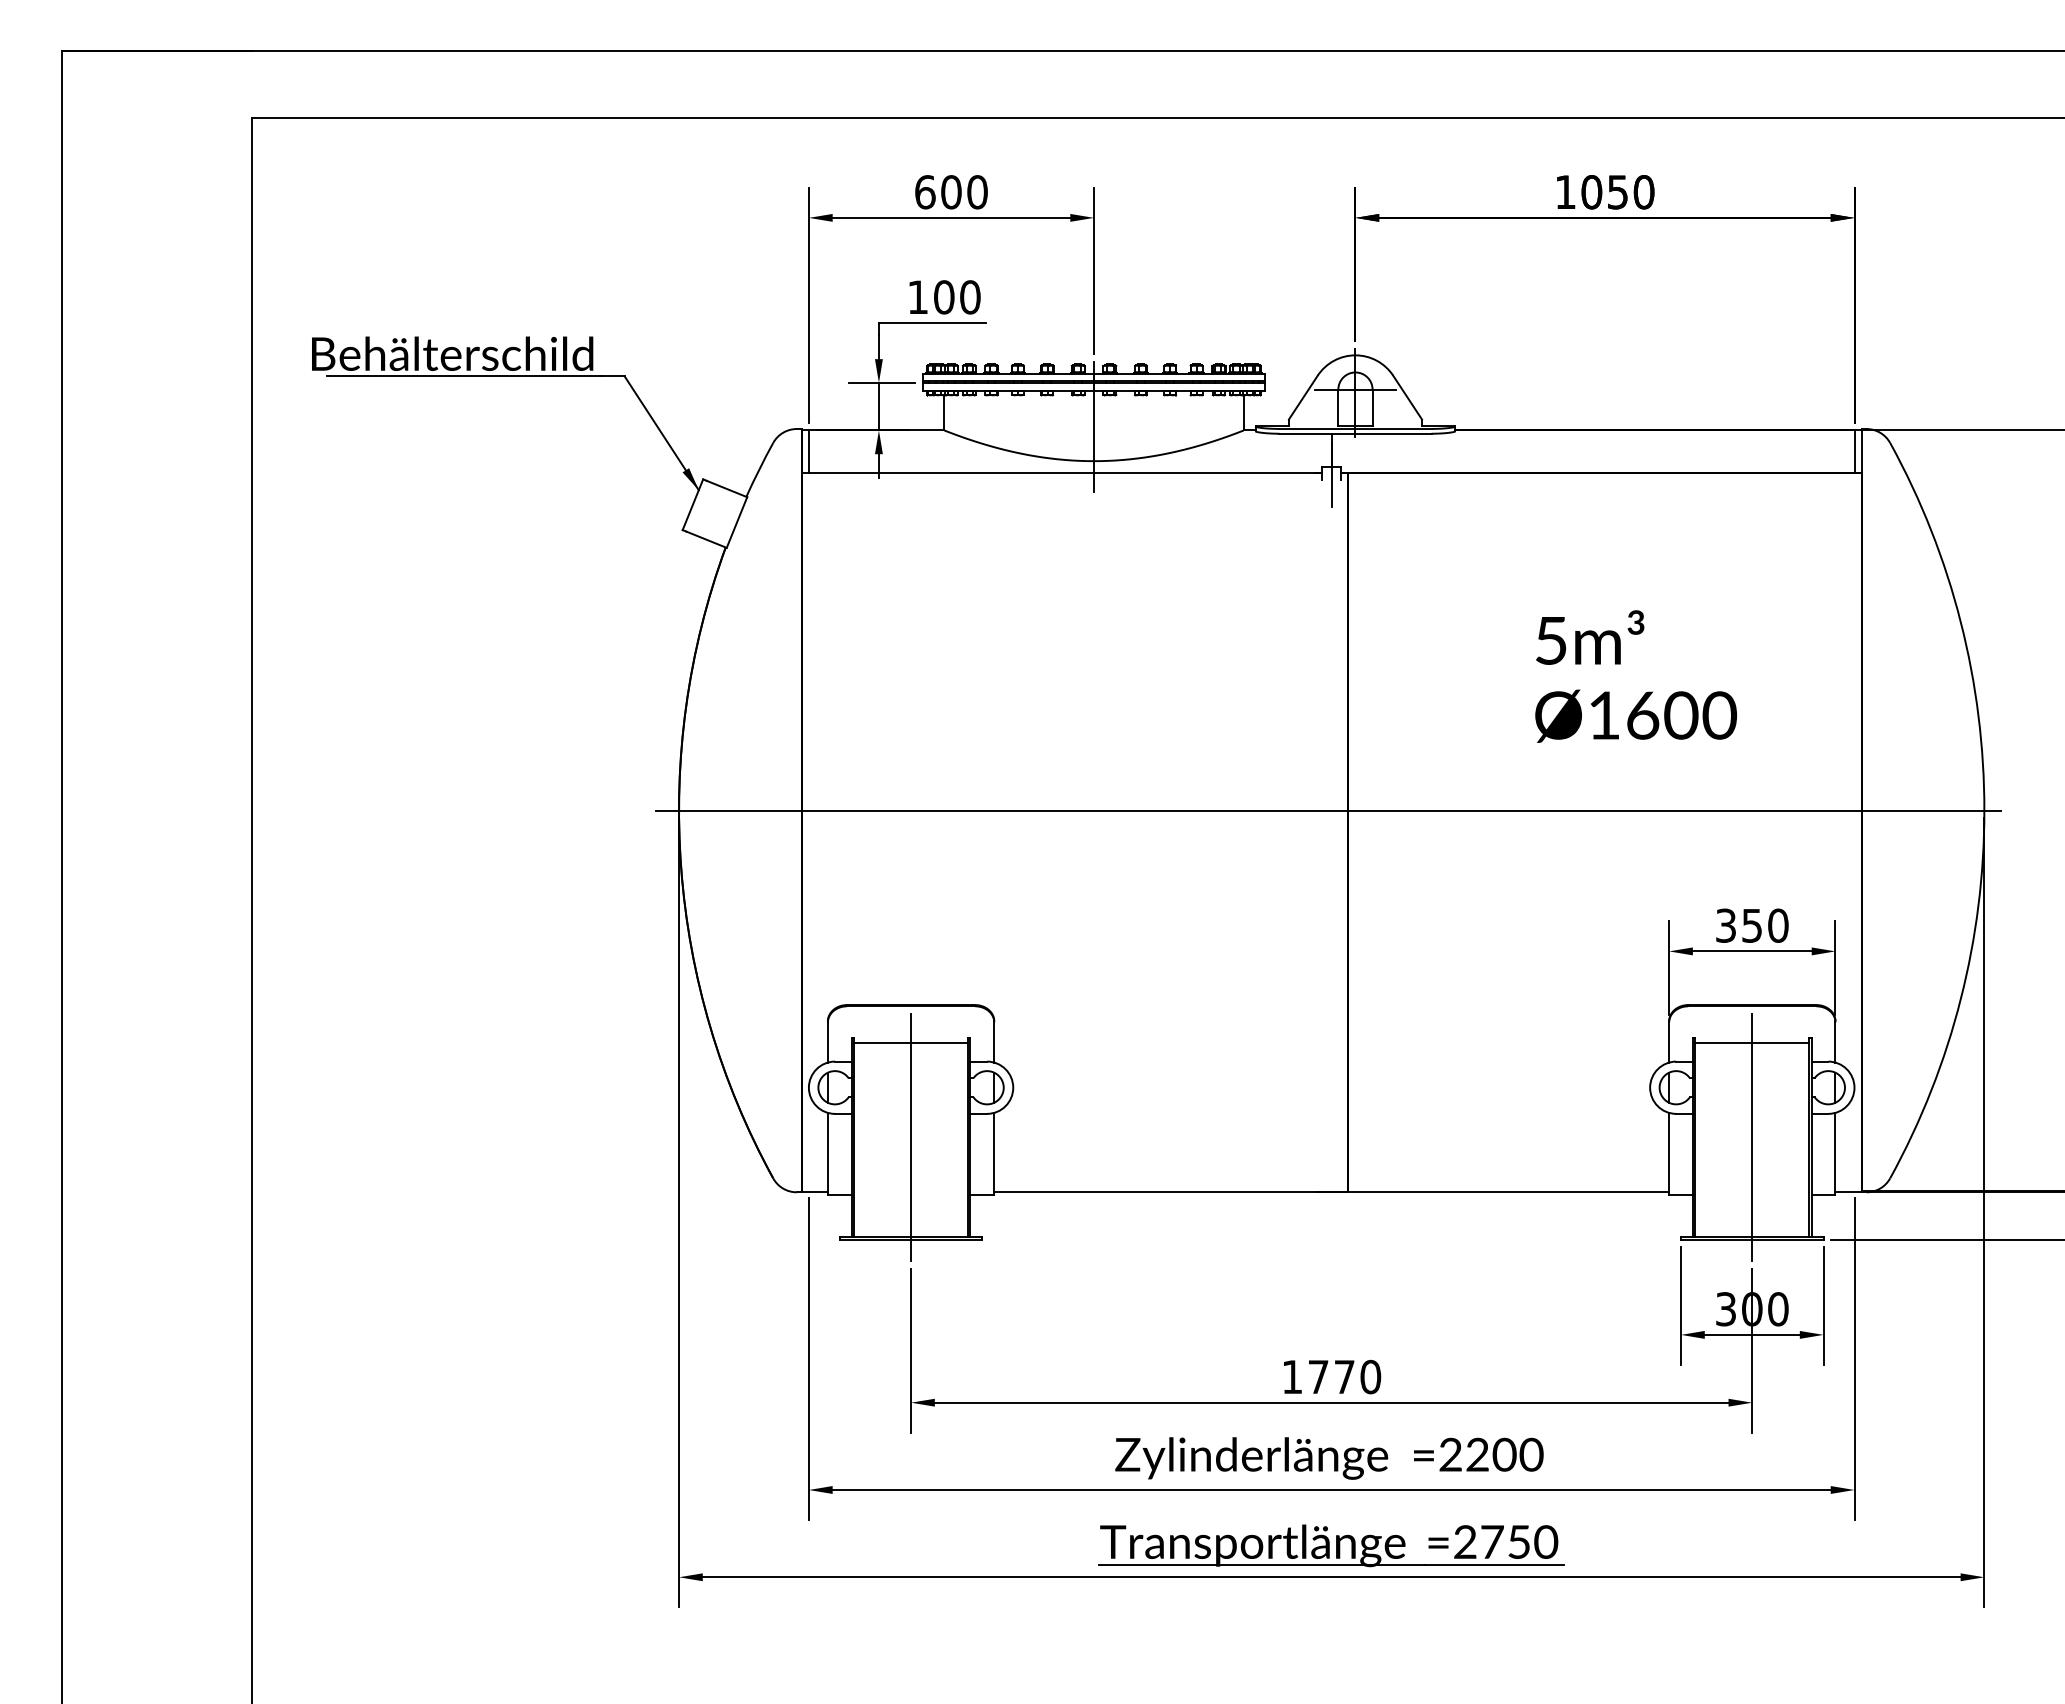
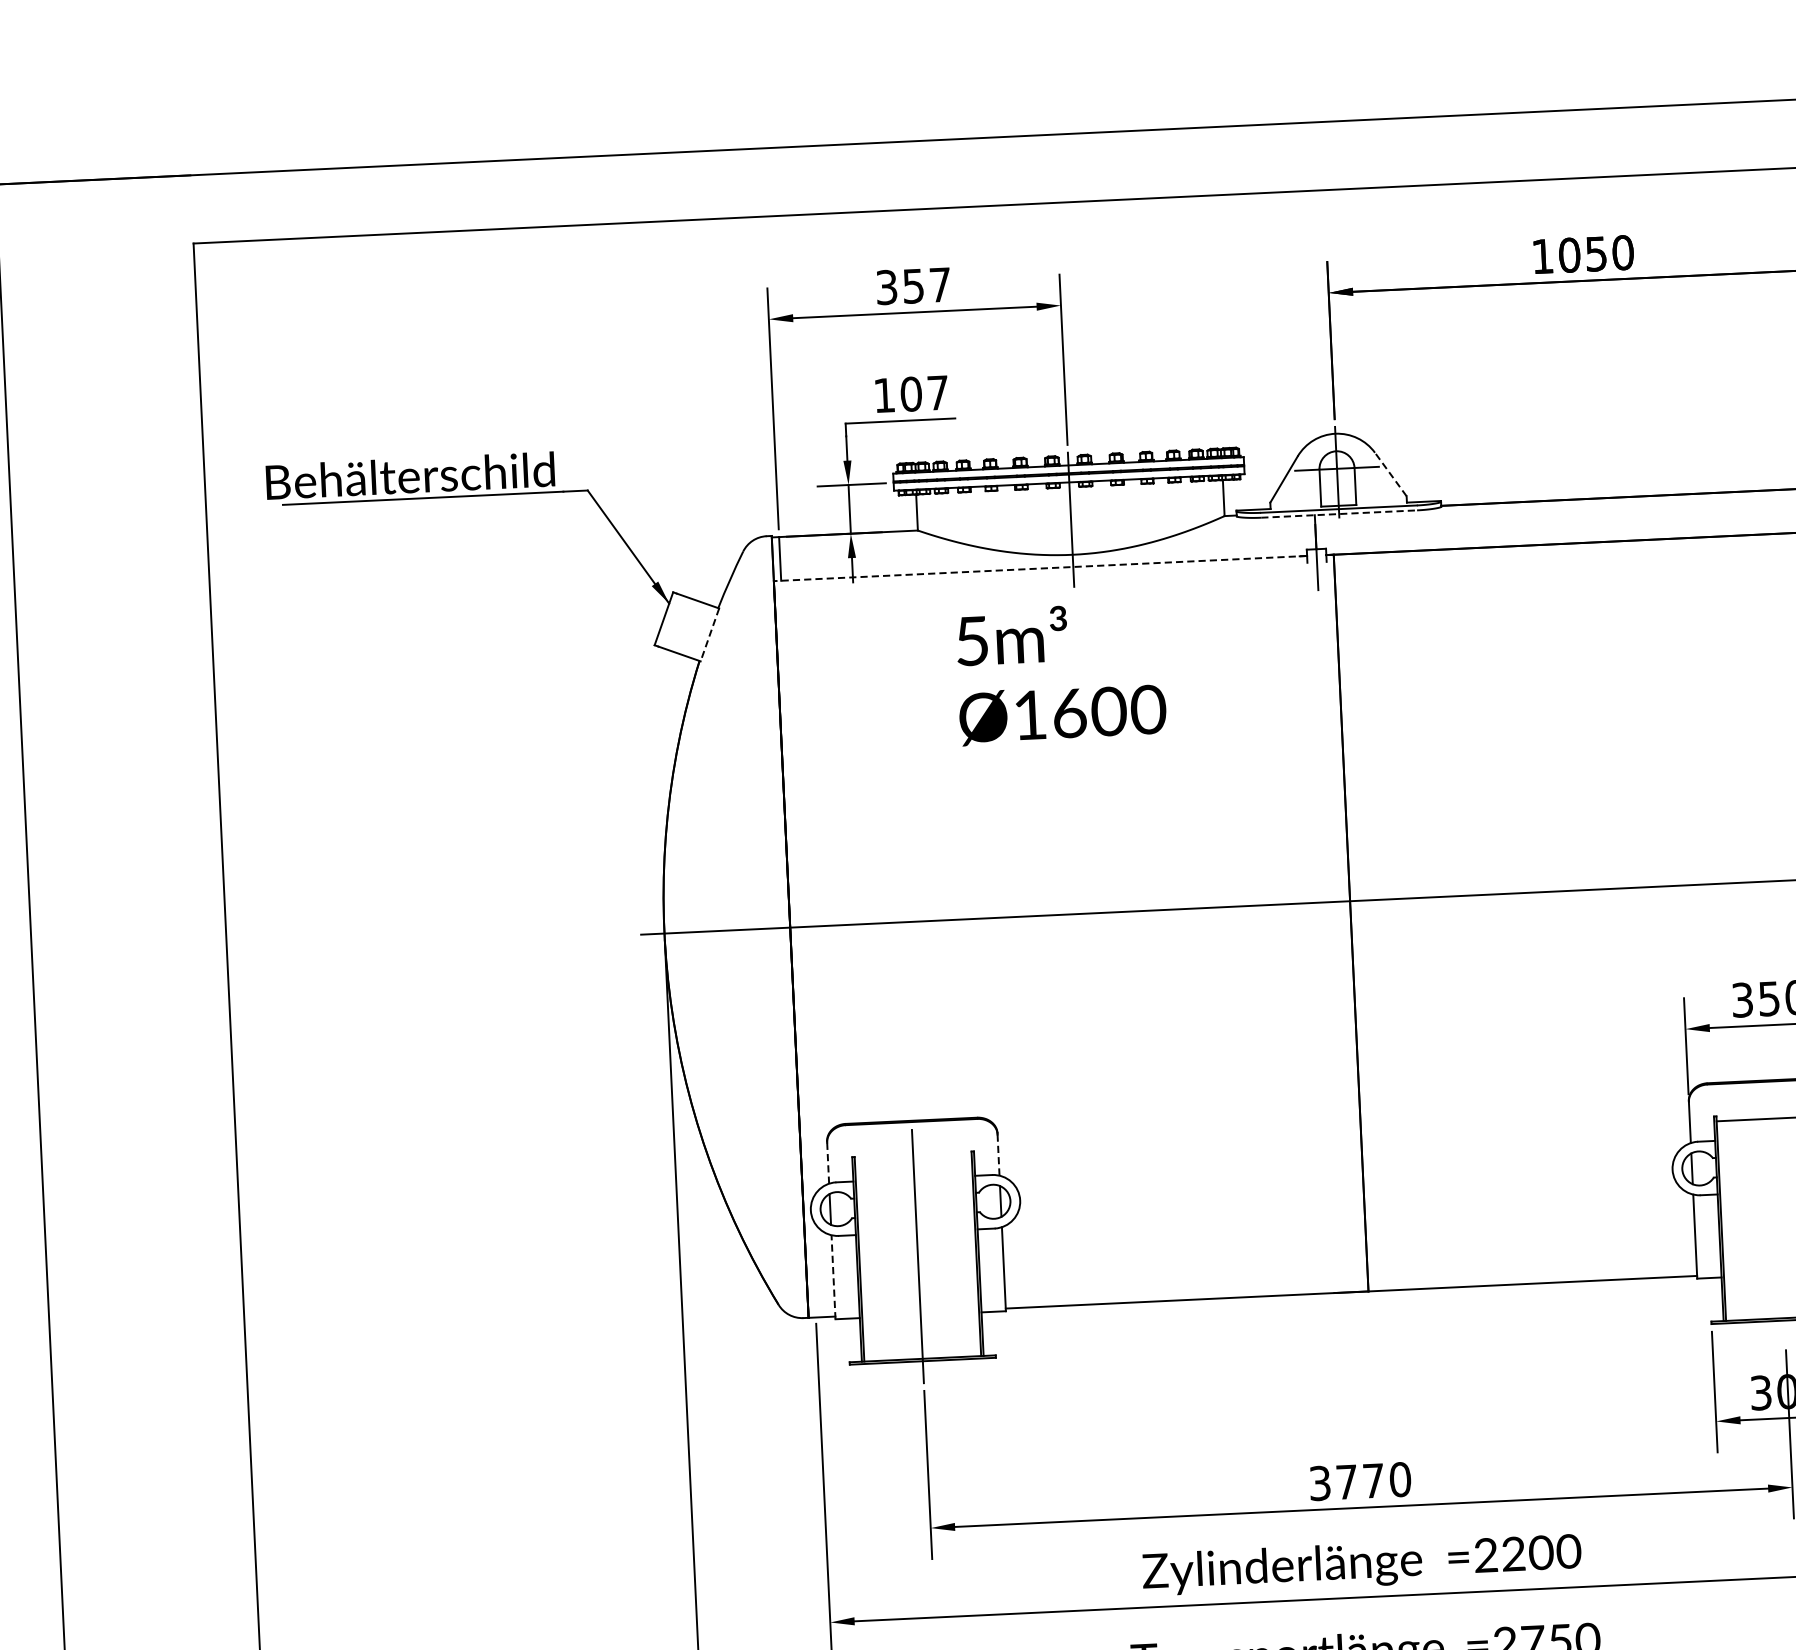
text: (951, 192) -> (913, 286), 600 -> 357
text: (970, 297) -> (938, 393), 100 -> 107
line: (1407, 397) -> (1390, 474), solid -> dashed
line: (1355, 433) -> (1339, 513), solid -> dashed
line: (1061, 473) -> (1039, 568), solid -> dashed
line: (736, 523) -> (709, 635), solid -> dashed
text: (1635, 676) -> (1060, 673), moved
line: (827, 1042) -> (827, 1163), solid -> dashed
line: (911, 1042) -> (913, 1159), removed
line: (994, 1043) -> (998, 1156), solid -> dashed
line: (1752, 1137) -> (1779, 1215), removed
line: (827, 1153) -> (833, 1276), solid -> dashed
text: (1292, 1376) -> (1320, 1482), 1770 -> 3770

